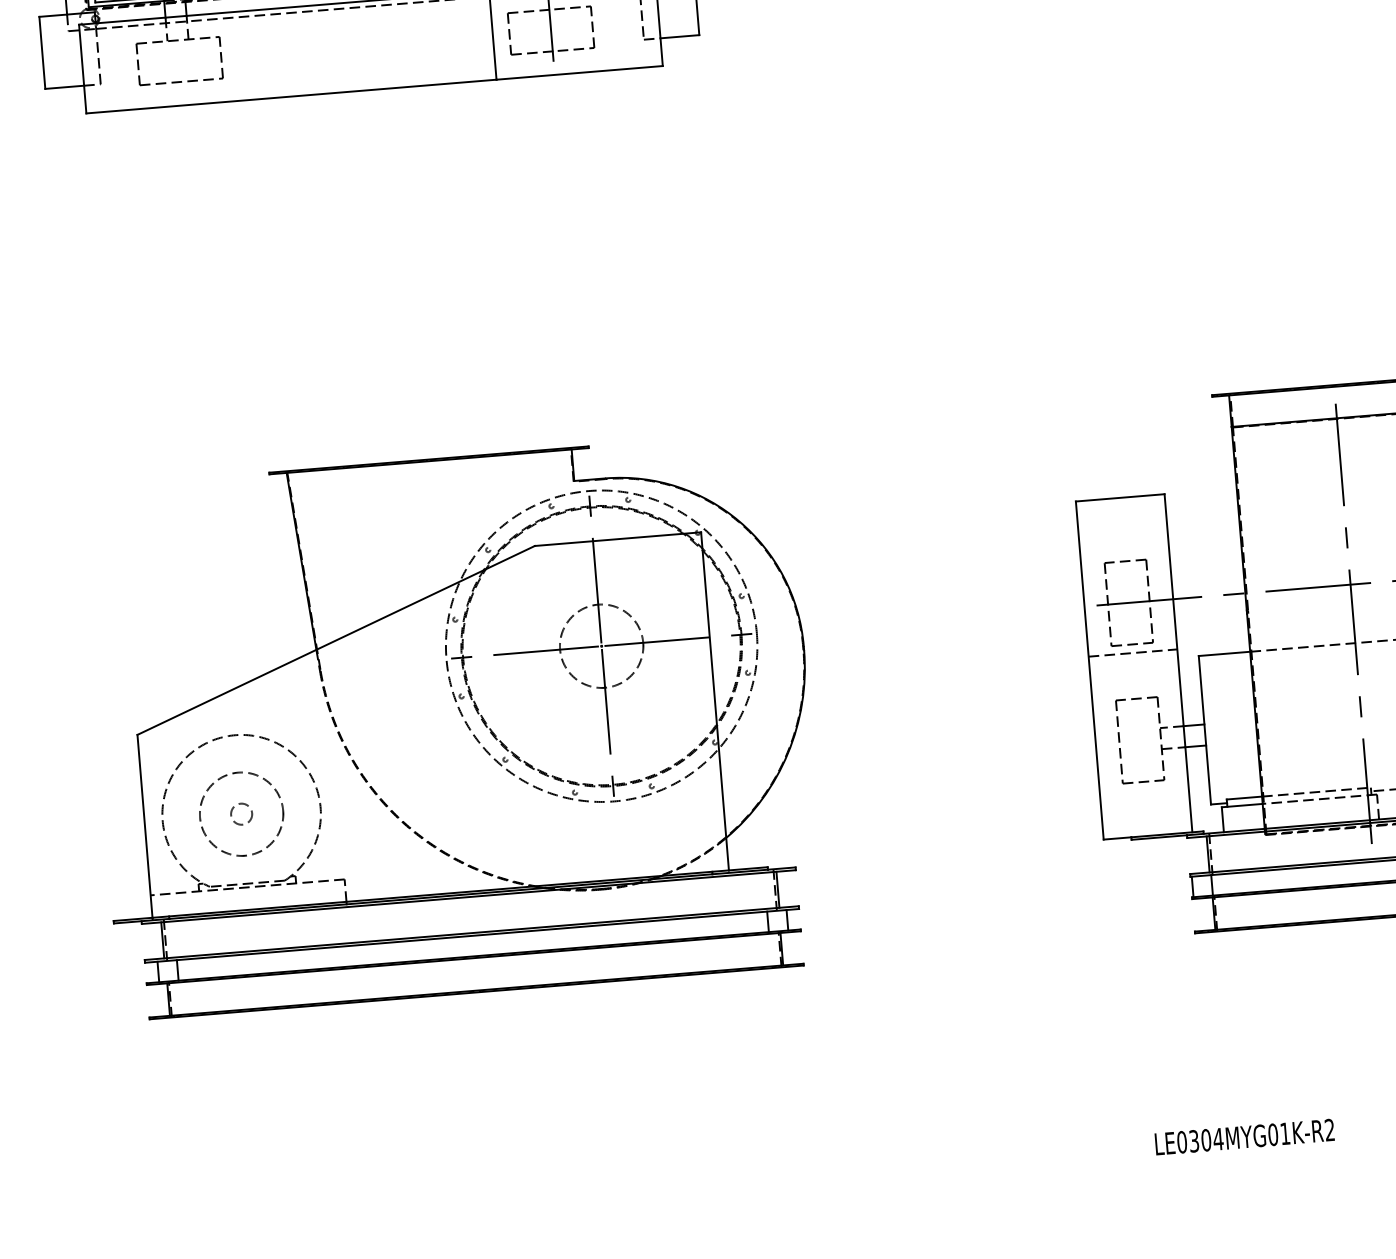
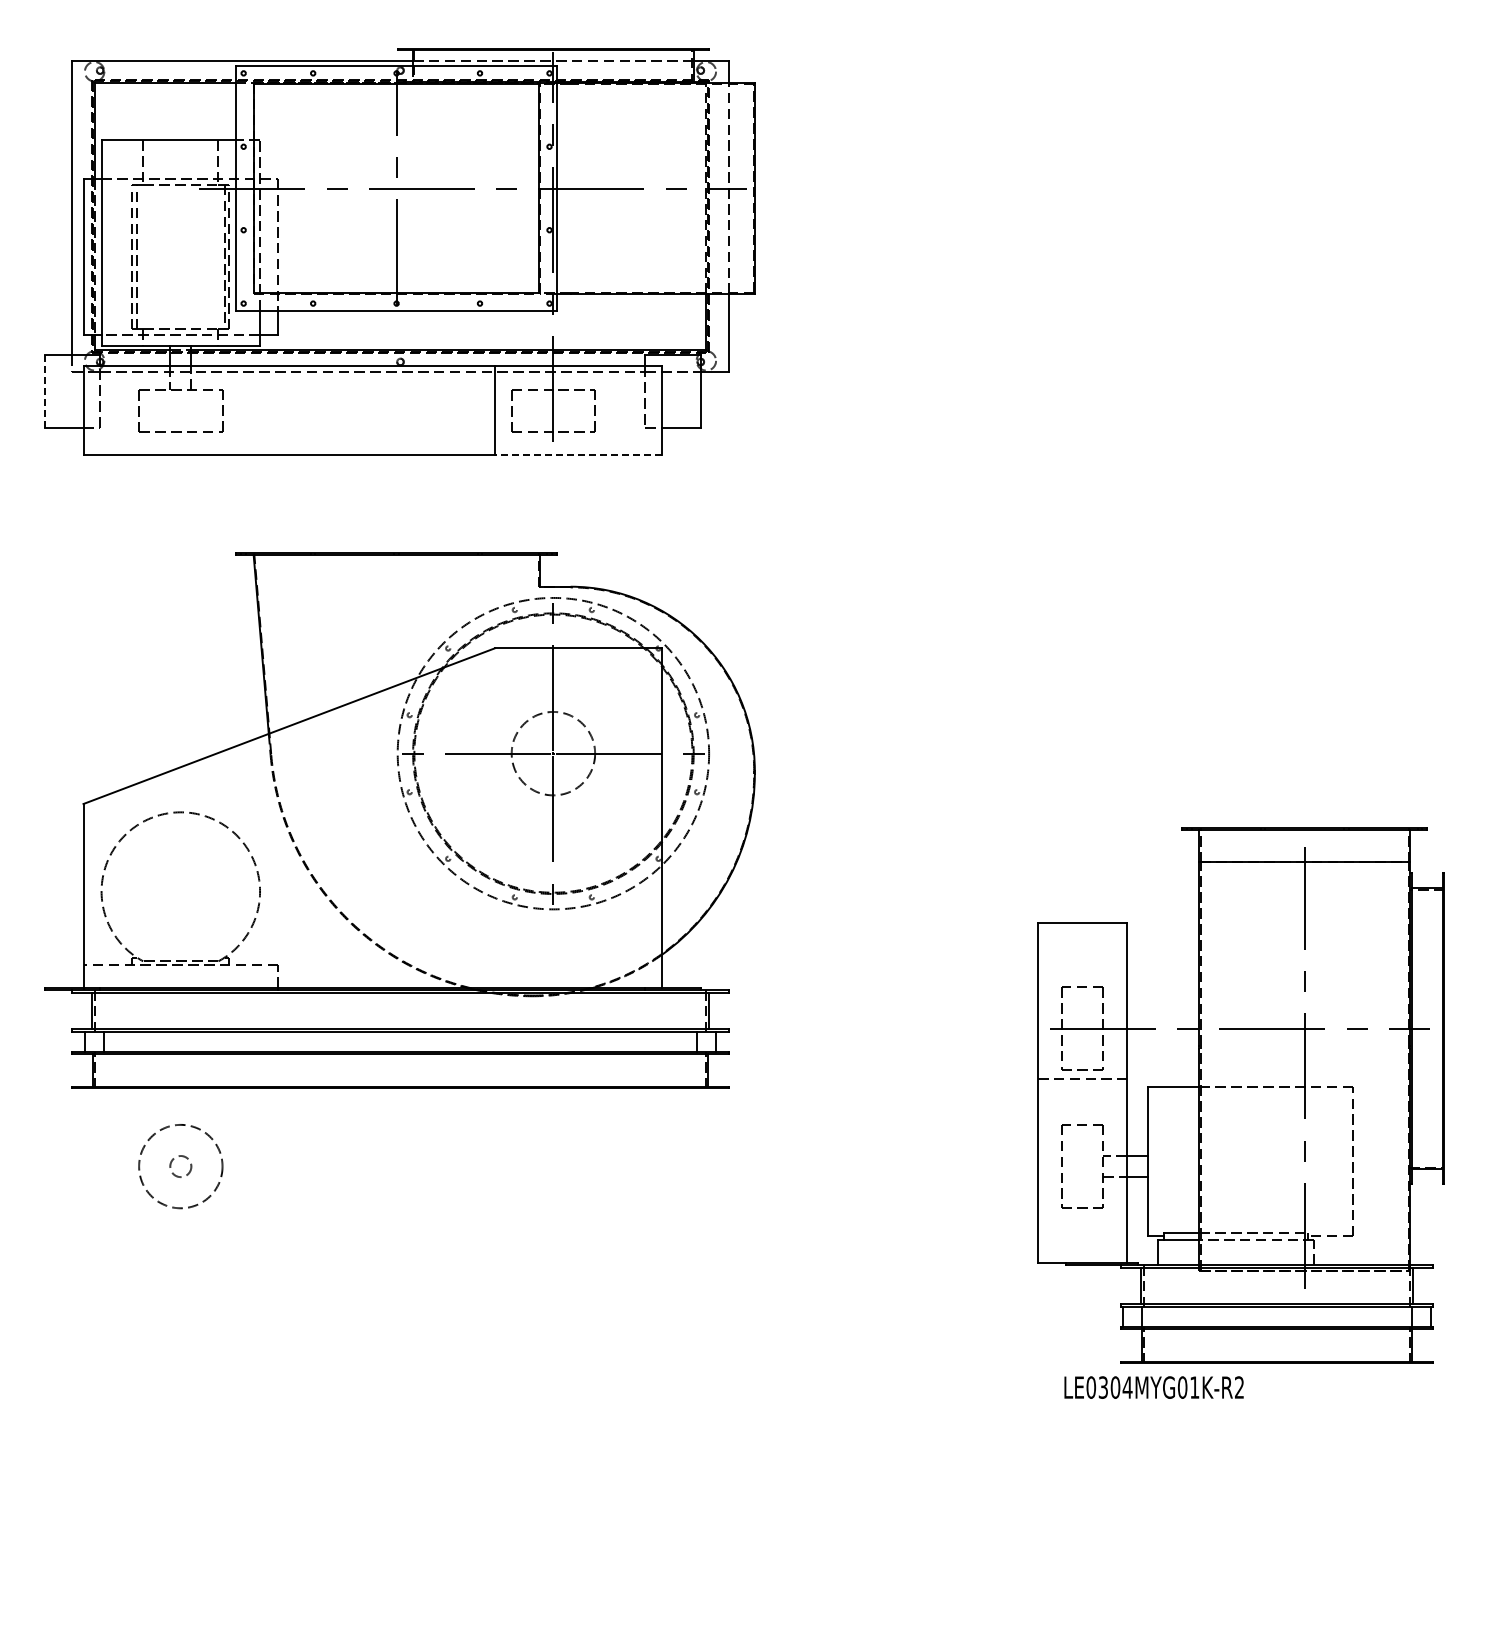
line: (42, 52) -> (44, 391), solid -> dashed
line: (578, 73) -> (577, 455), solid -> dashed
part: (453, 725) -> (399, 820), moved
text: (1244, 1137) -> (1153, 1387), moved

